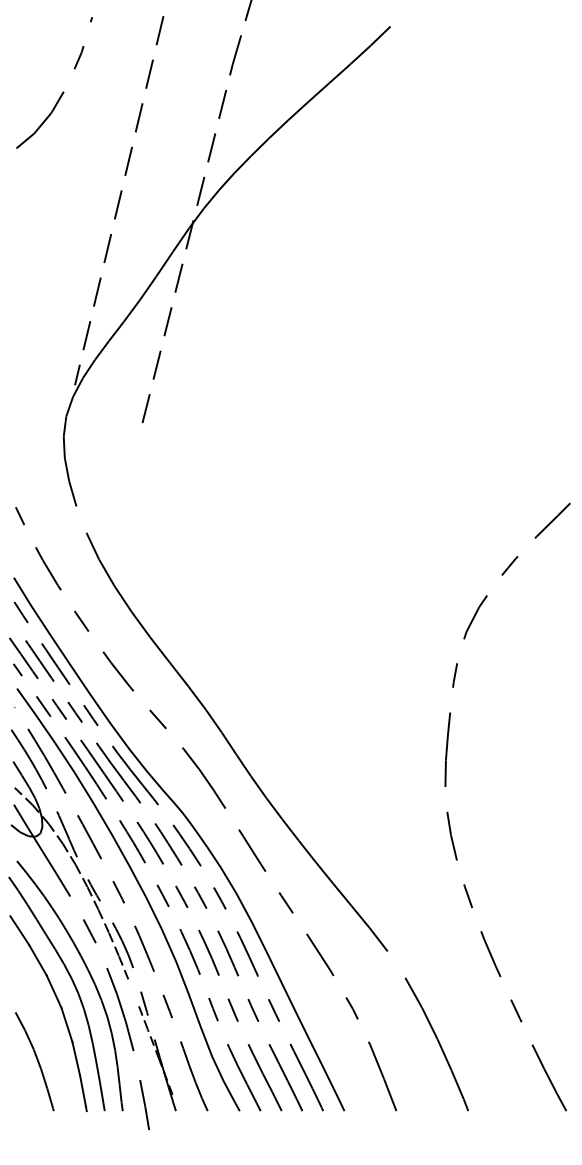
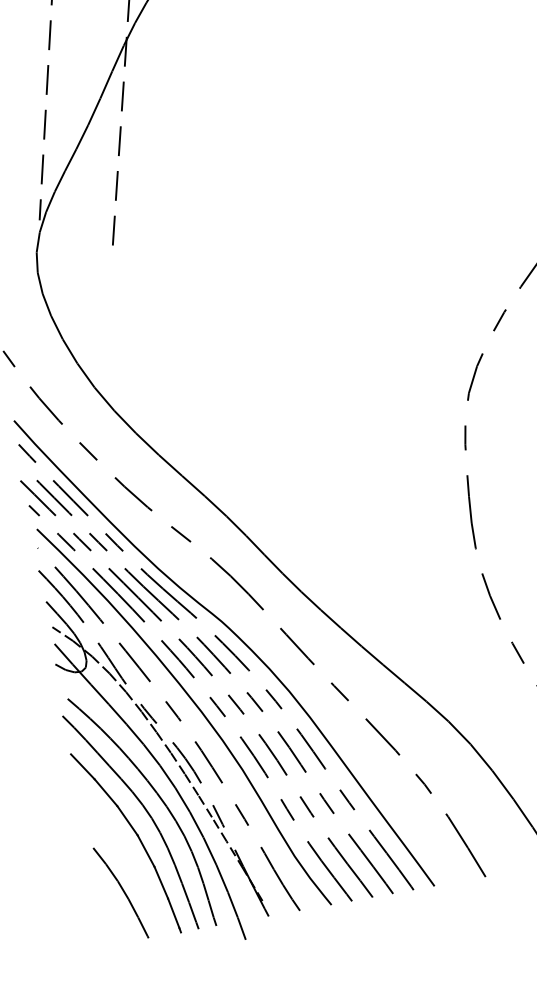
line: (81, 519) -> (70, 351), added
line: (76, 907) -> (134, 733), added
line: (101, 955) -> (167, 776), added
line: (396, 964) -> (459, 732), added
line: (132, 991) -> (204, 806), added
line: (136, 1065) -> (221, 878), added

